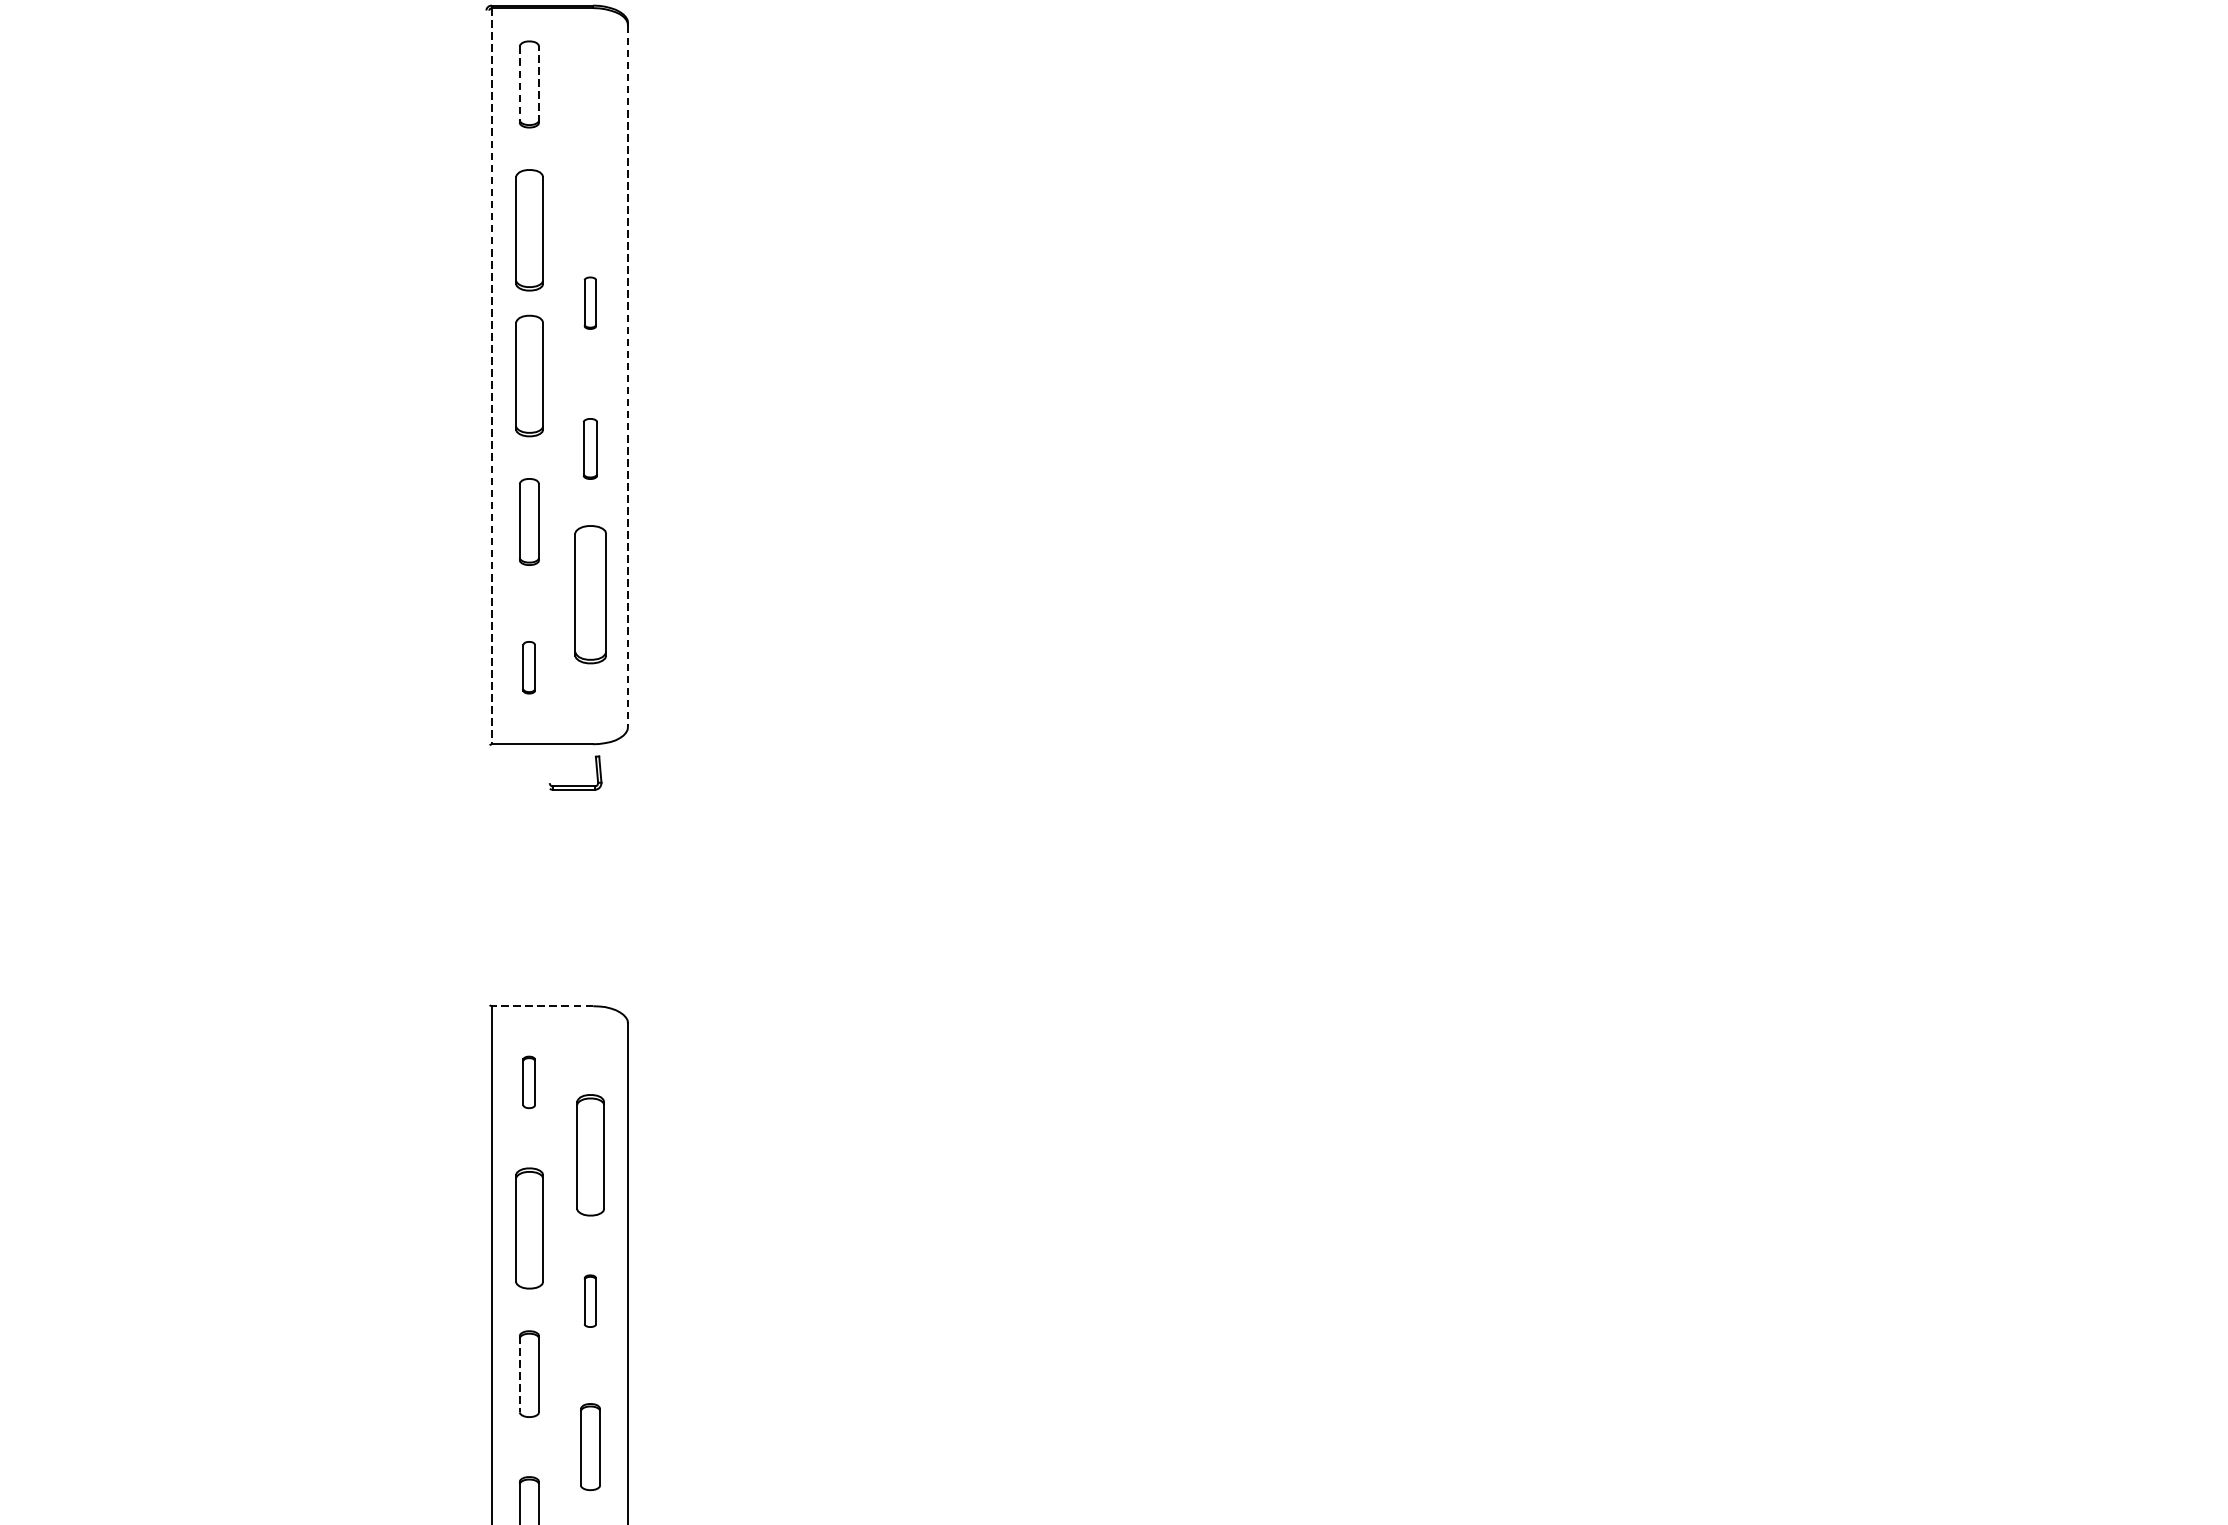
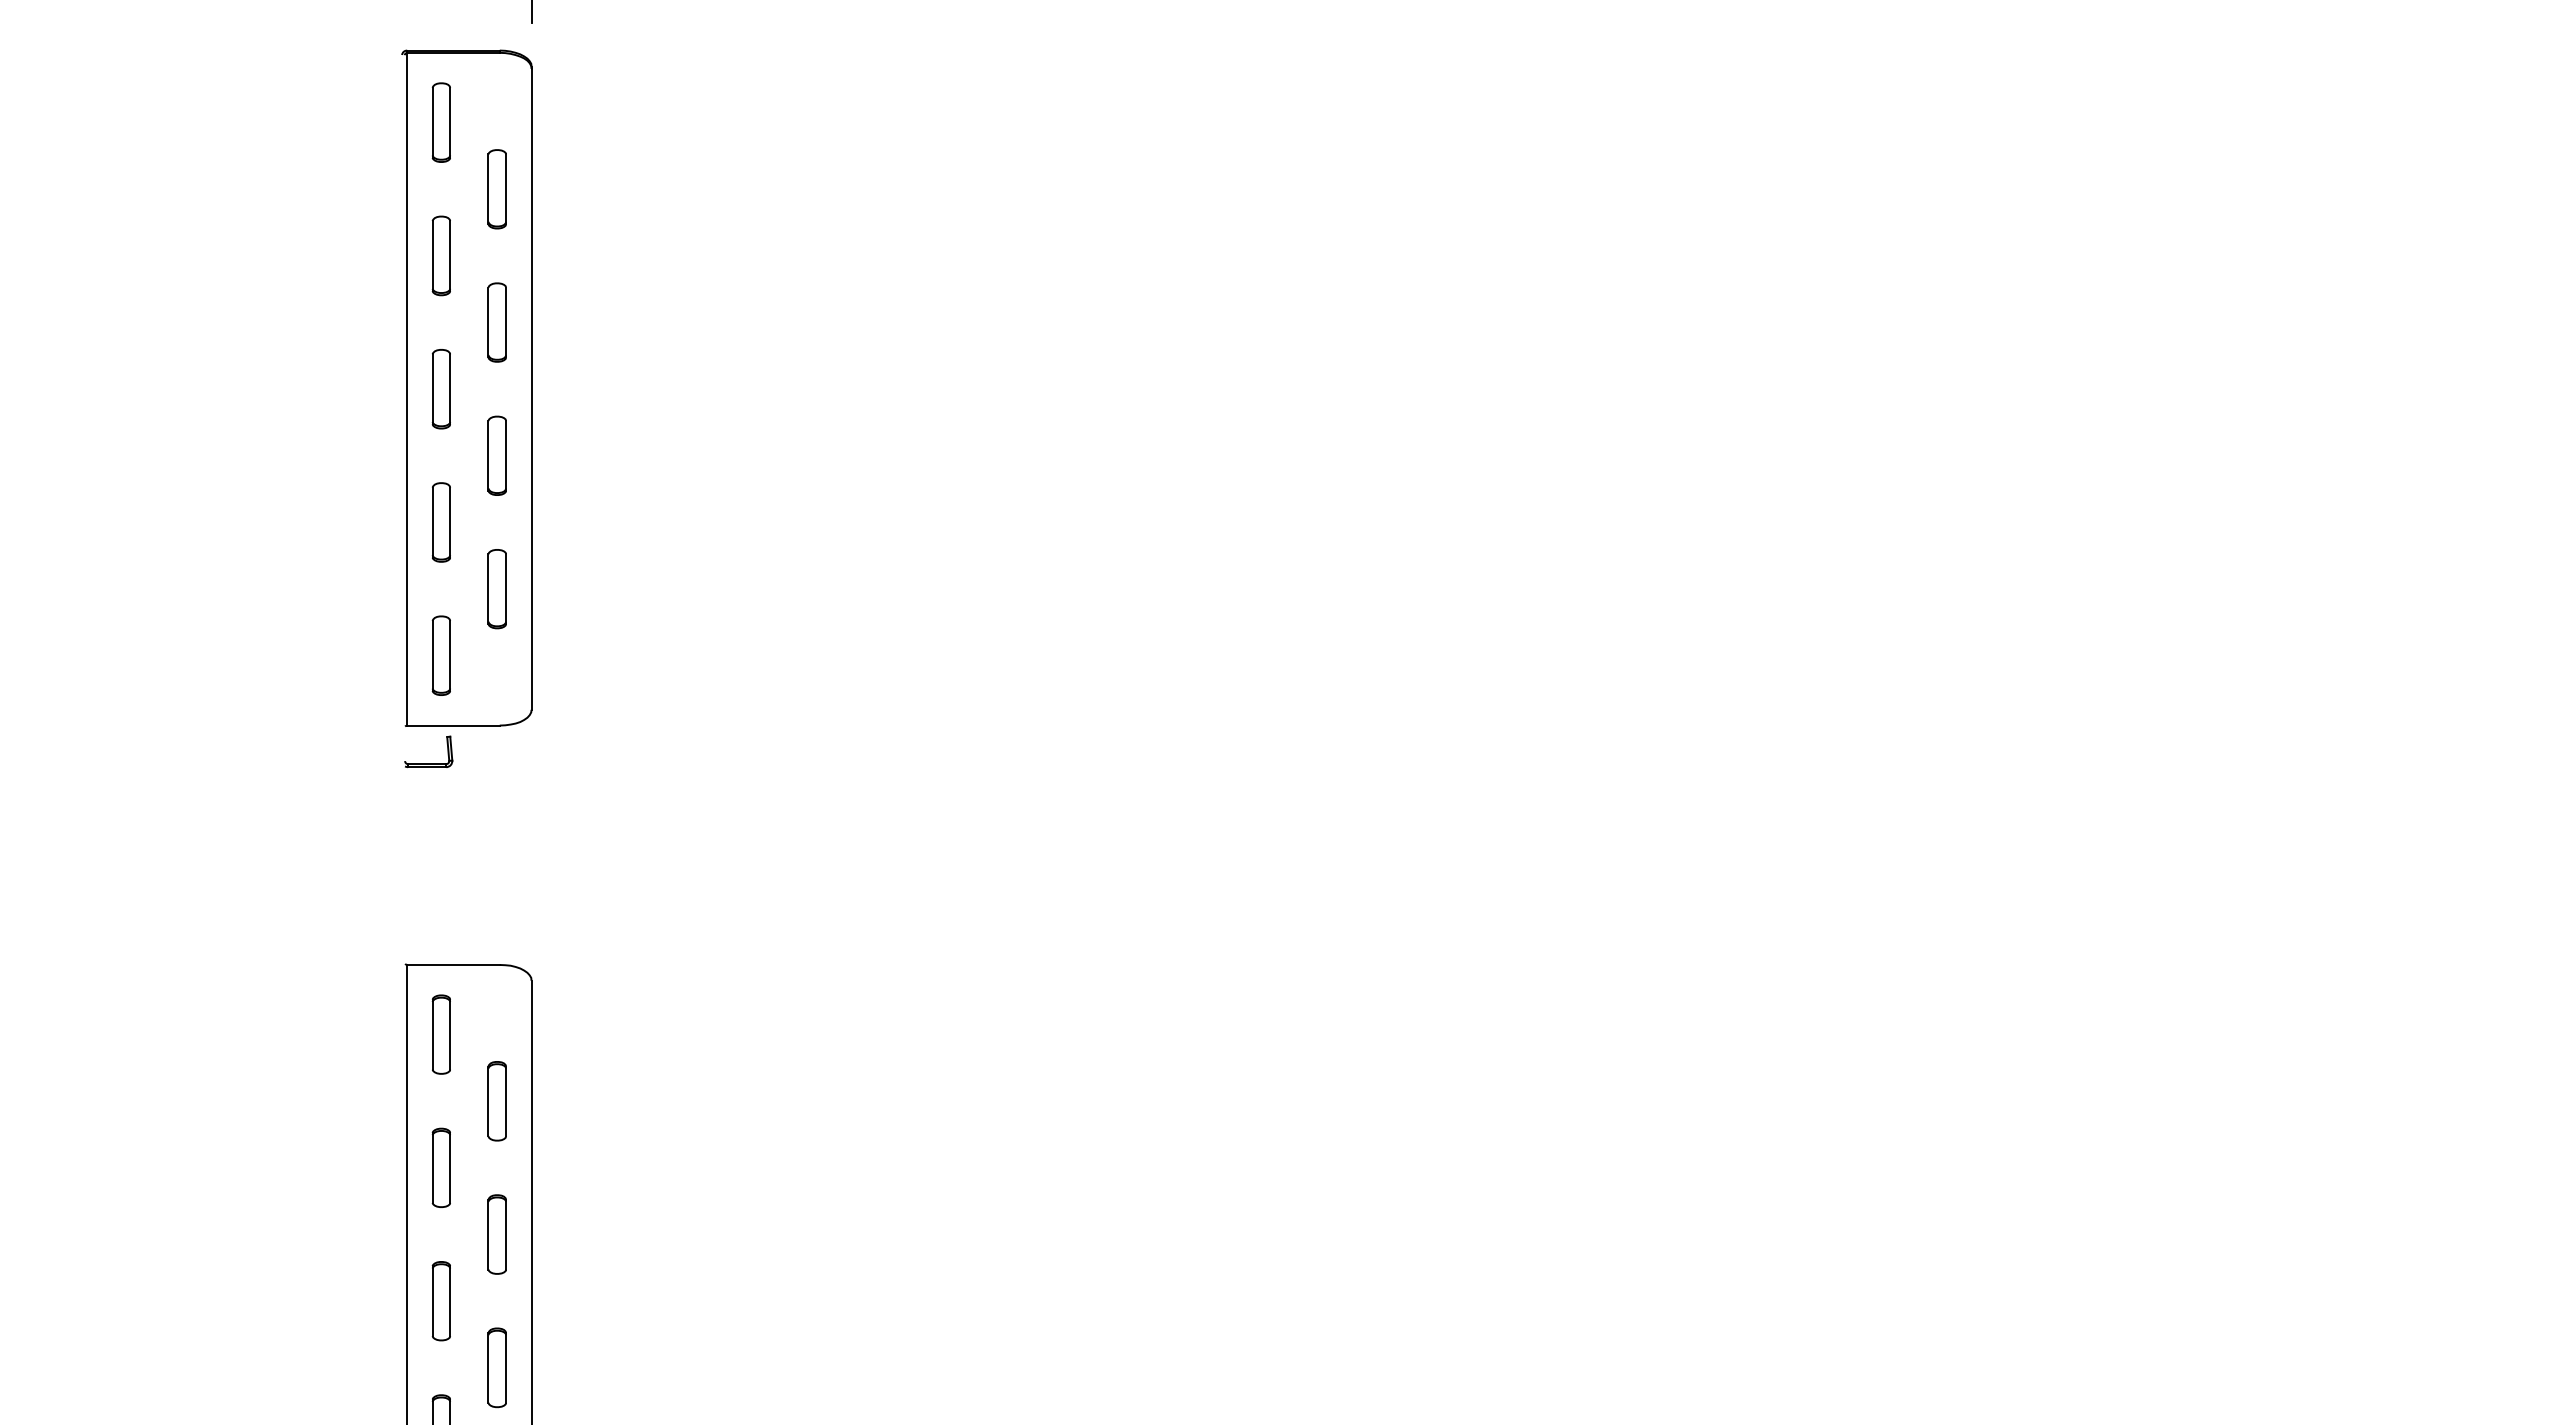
line: (519, 84) -> (432, 122), dashed -> solid
line: (539, 84) -> (450, 122), dashed -> solid
part: (589, 157) -> (496, 189), added
part: (528, 229) -> (440, 255), size x0.71
part: (589, 303) -> (496, 322), size x1.67
line: (492, 376) -> (407, 389), dashed -> solid
part: (528, 376) -> (440, 389), size x0.71
line: (627, 376) -> (531, 389), dashed -> solid
part: (589, 448) -> (496, 455), size x1.43
part: (589, 595) -> (496, 589), size x0.62
part: (528, 667) -> (440, 655), size x1.67
part: (575, 785) -> (428, 763), moved
line: (541, 1005) -> (452, 964), dashed -> solid
part: (528, 1082) -> (440, 1034), size x1.67
part: (589, 1155) -> (496, 1101), size x0.71
part: (528, 1227) -> (440, 1167), size x0.71
part: (589, 1301) -> (496, 1234), size x1.67
line: (519, 1374) -> (432, 1301), dashed -> solid

